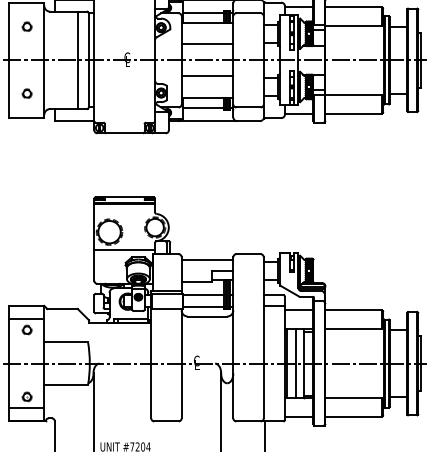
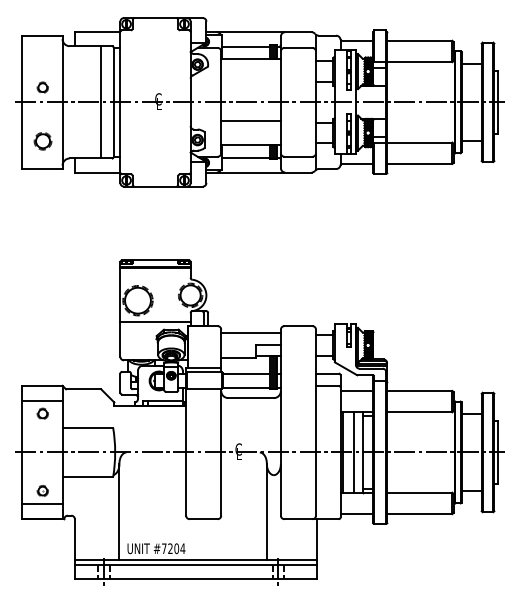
part: (26, 26) -> (42, 87), moved
line: (207, 44) -> (250, 83), removed
part: (26, 93) -> (42, 140), size x1.6

